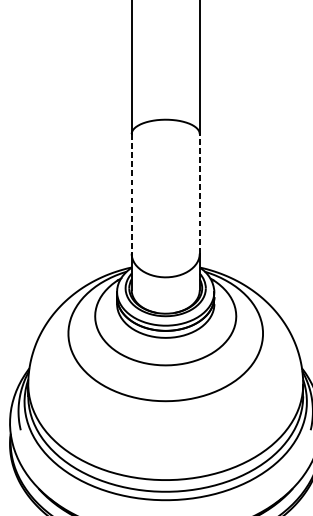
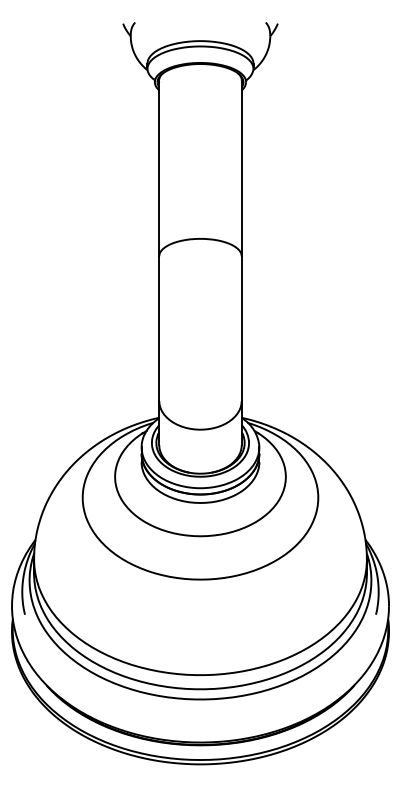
line: (199, 193) -> (241, 328), dashed -> solid
line: (131, 194) -> (159, 329), dashed -> solid

